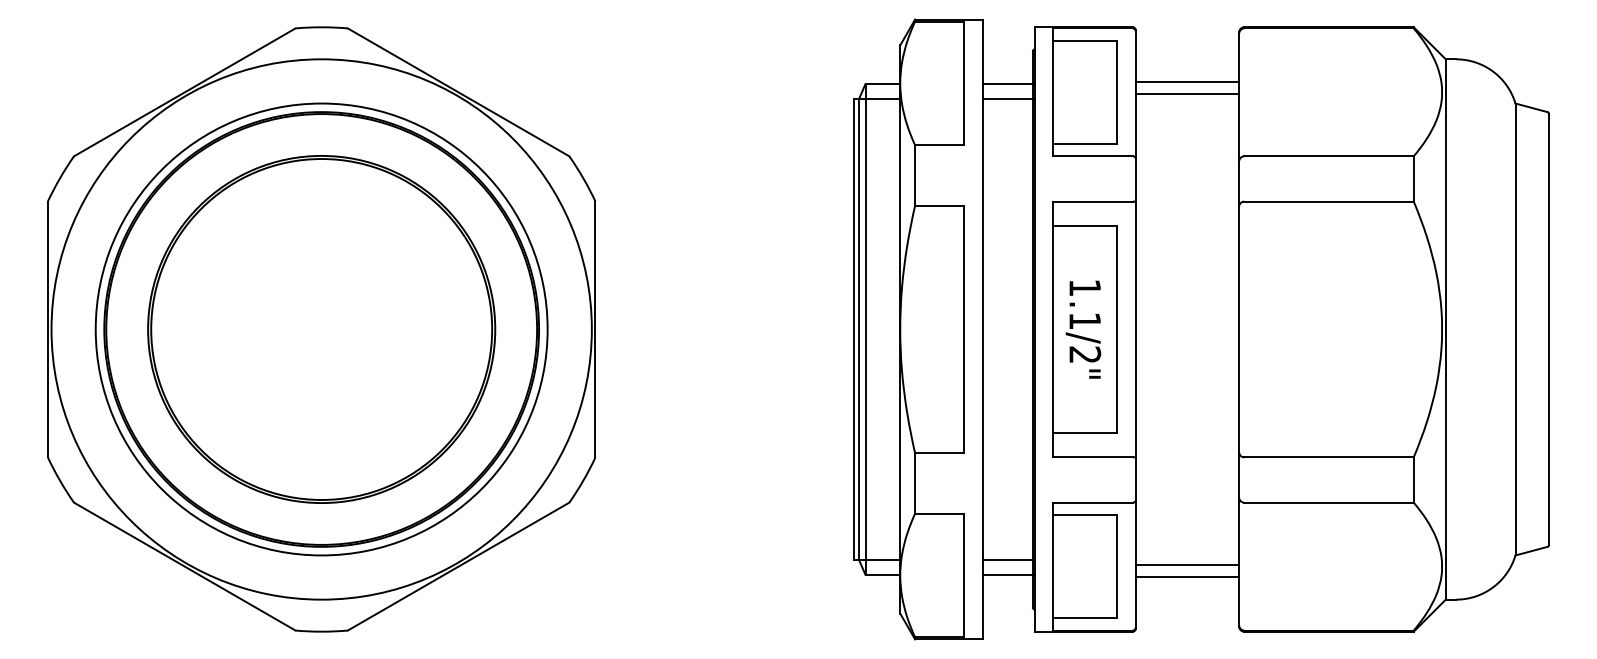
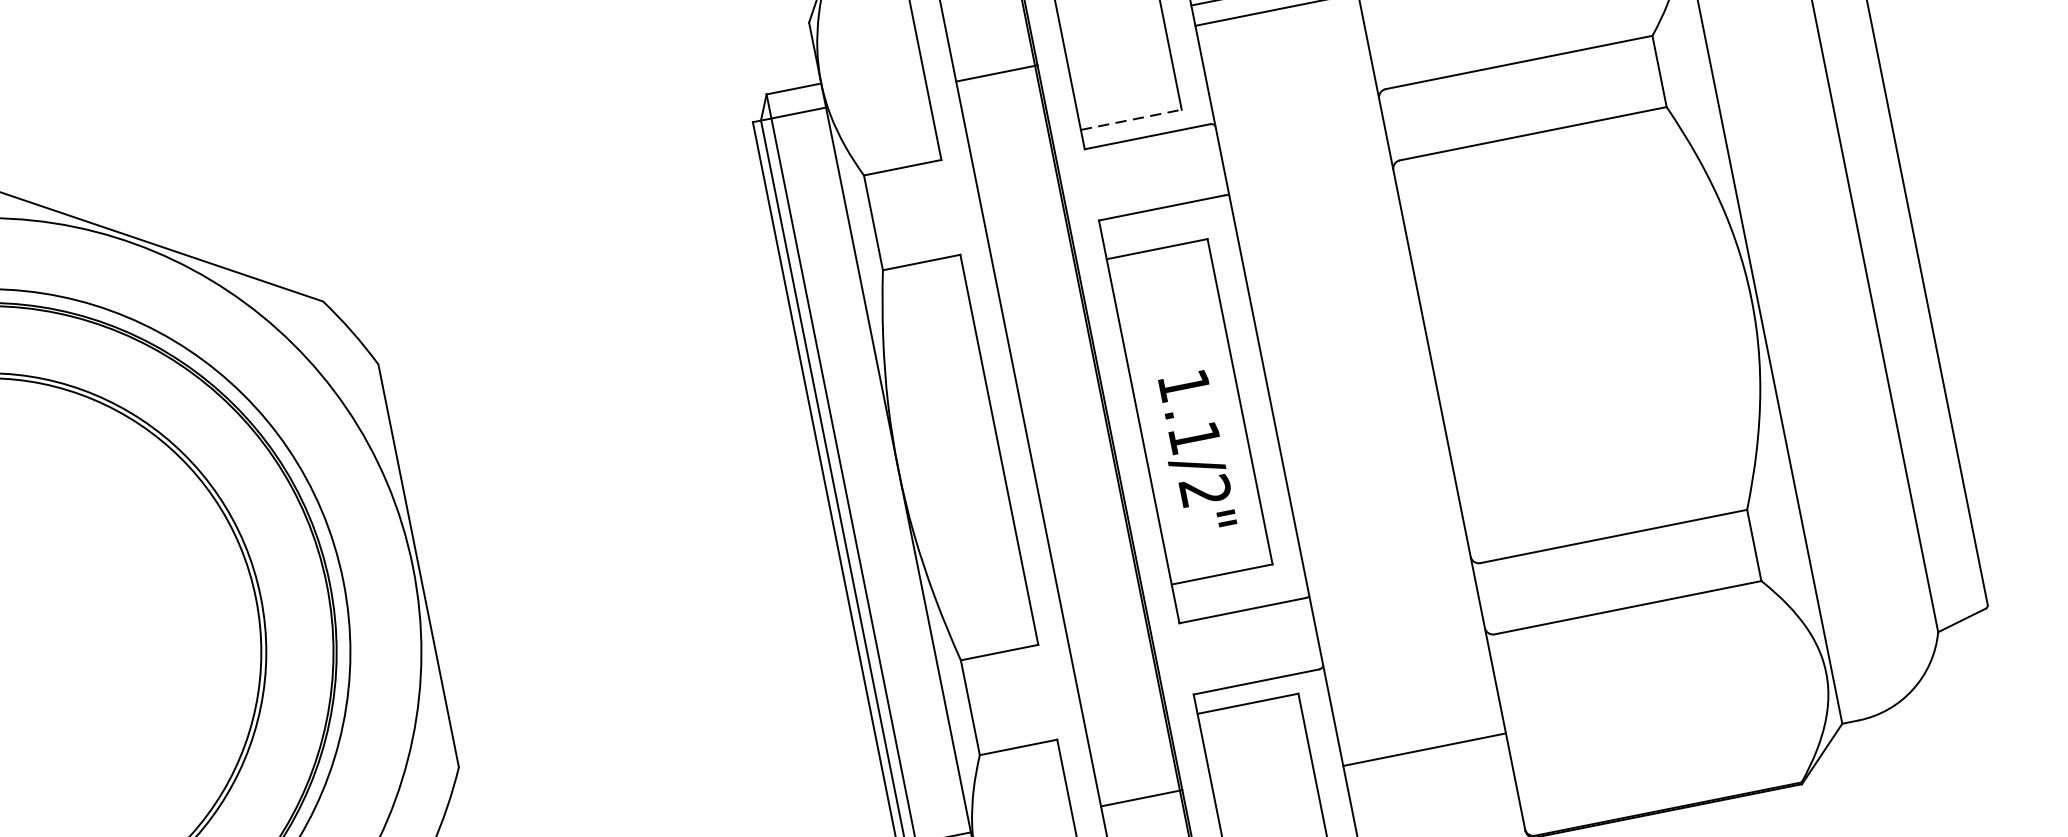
line: (1008, 84) -> (991, 50), removed
line: (1085, 144) -> (1131, 120), solid -> dashed
text: (1083, 329) -> (1194, 451), moved
line: (1008, 574) -> (1145, 821), removed
line: (1187, 577) -> (1428, 770), removed

